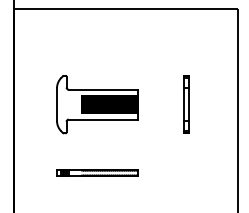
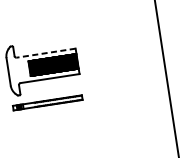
line: (103, 89) -> (46, 52), solid -> dashed
part: (186, 104) -> (118, 54), removed
part: (97, 172) -> (47, 102), moved

